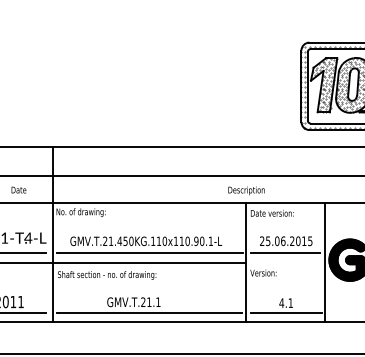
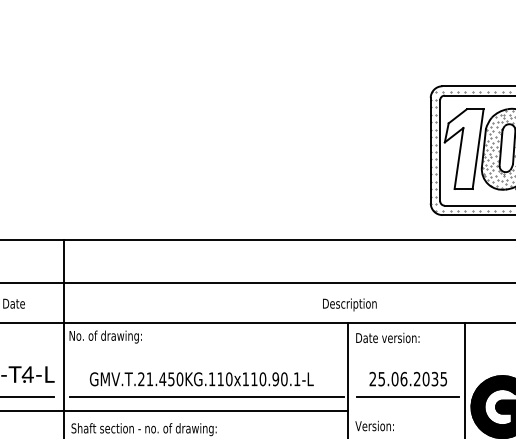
hatch: (324, 85) -> (464, 149), removed
text: (304, 241) -> (435, 379), 25.06.2015 -> 25.06.2035

